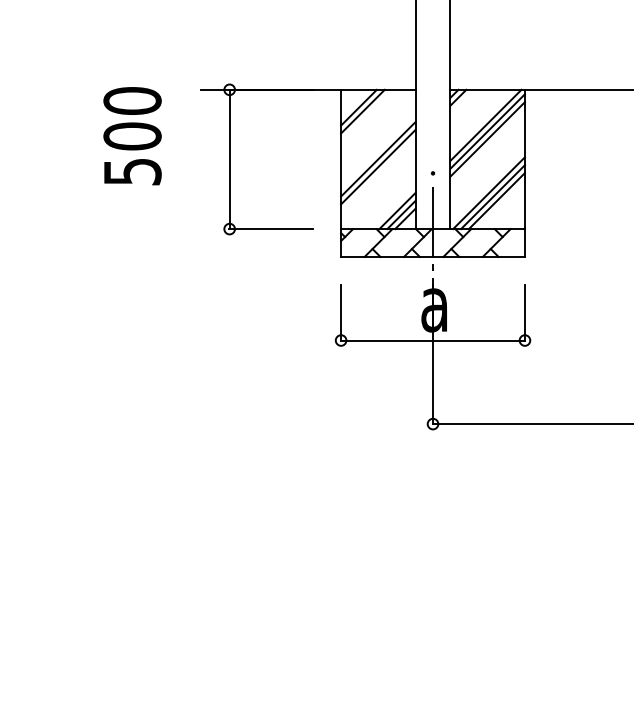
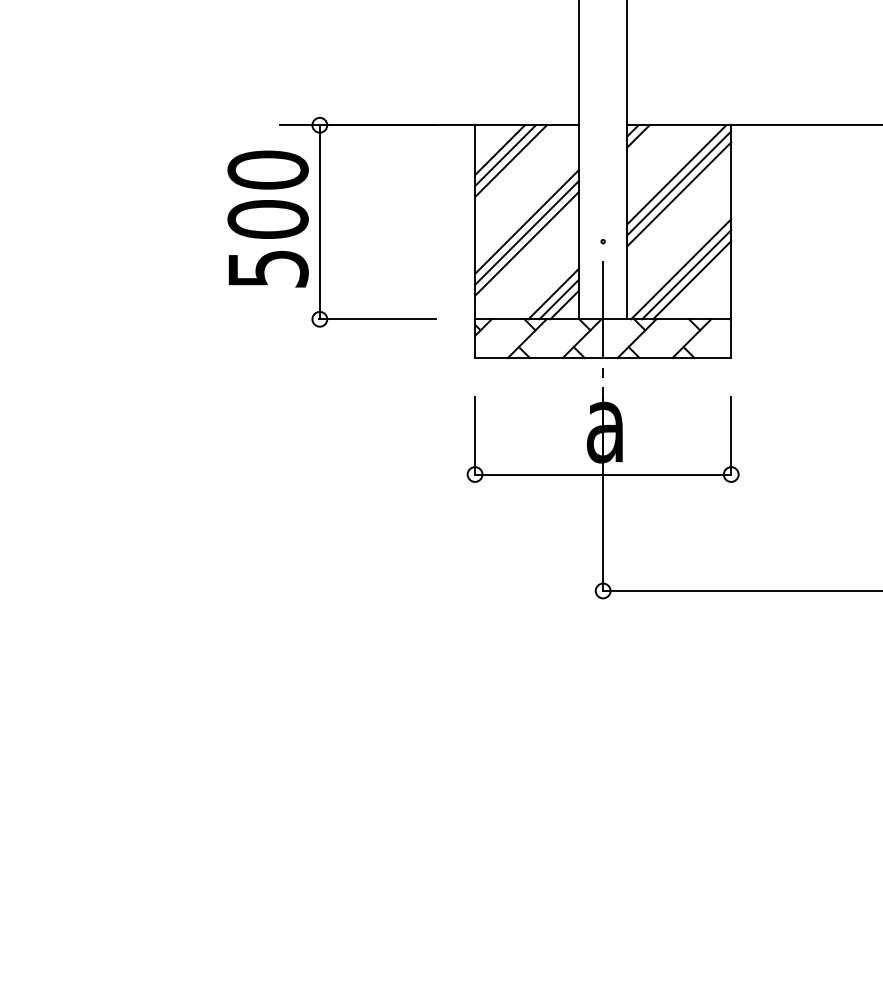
line: (366, 115) -> (510, 161), added
text: (132, 136) -> (268, 219), moved
line: (378, 174) -> (527, 243), added

